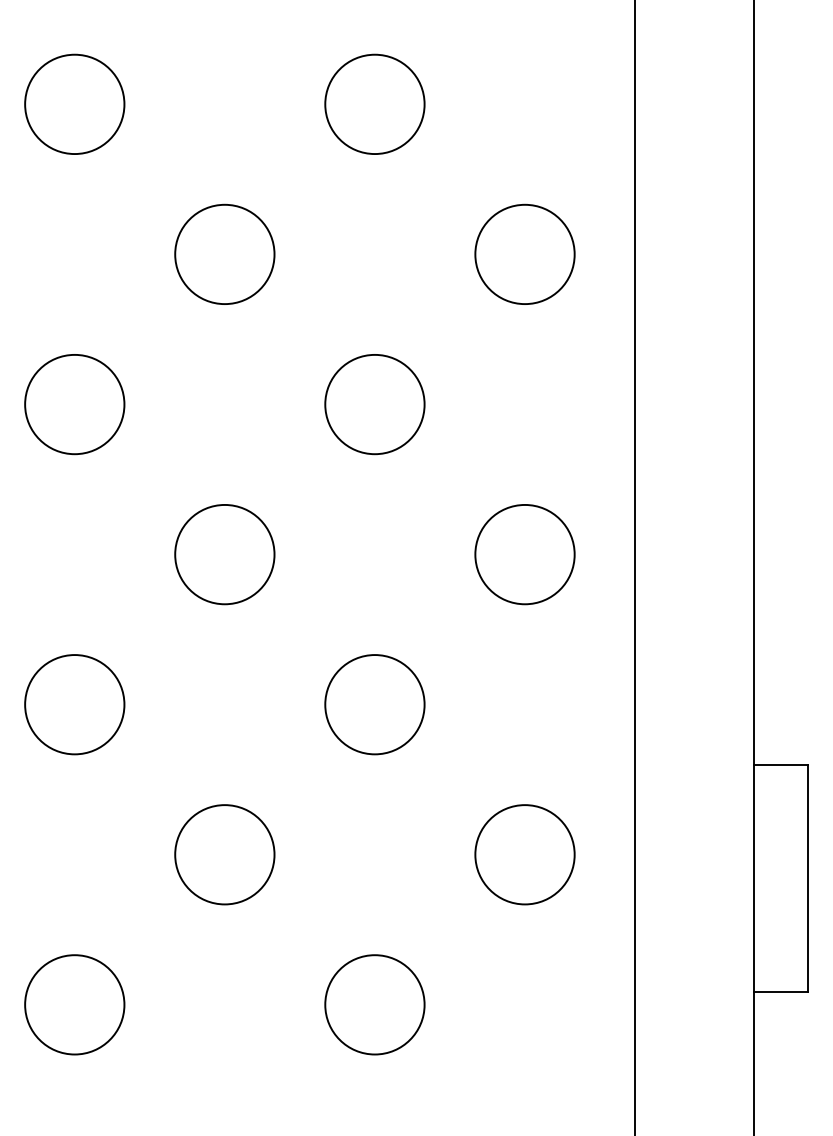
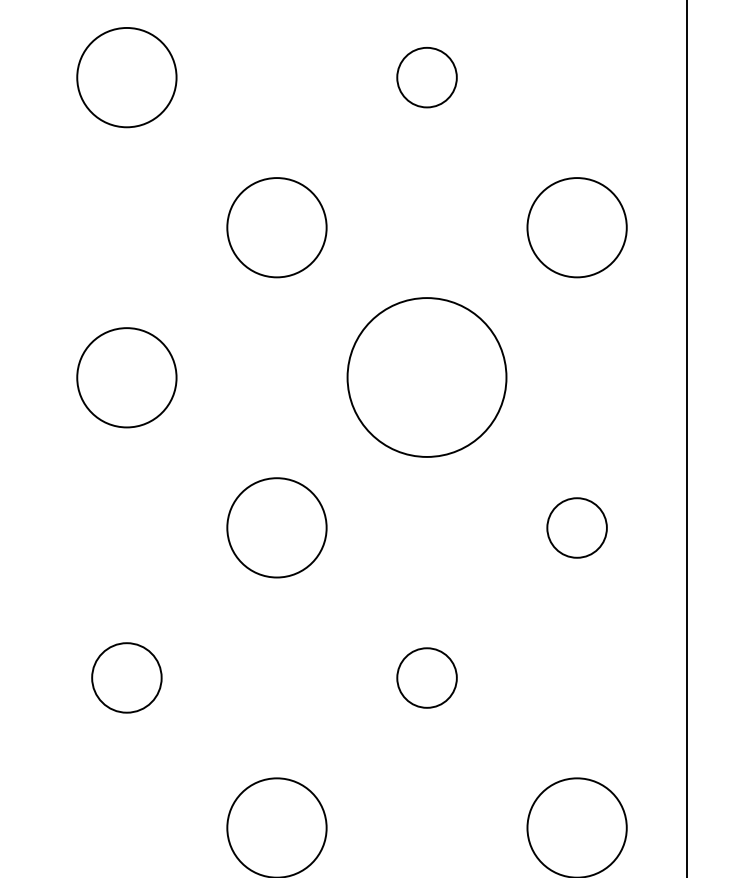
circle: (374, 104) -> (426, 77), size x0.6
circle: (374, 404) -> (426, 377), size x1.6
circle: (524, 554) -> (576, 527), size x0.6
circle: (74, 704) -> (126, 677), size x0.7
circle: (374, 704) -> (426, 677), size x0.6

